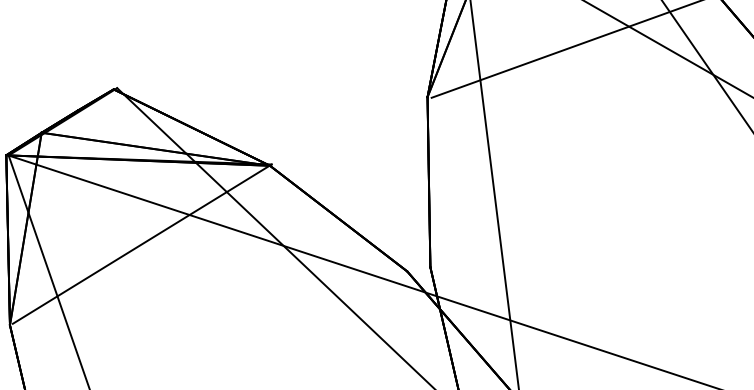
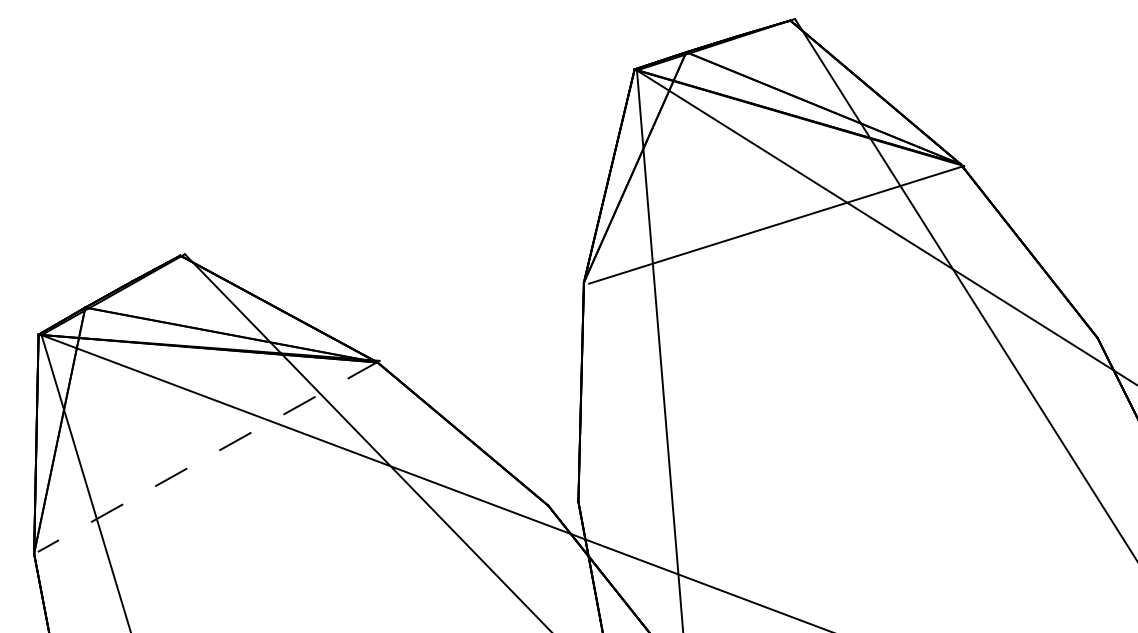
line: (142, 244) -> (208, 456), solid -> dashed

